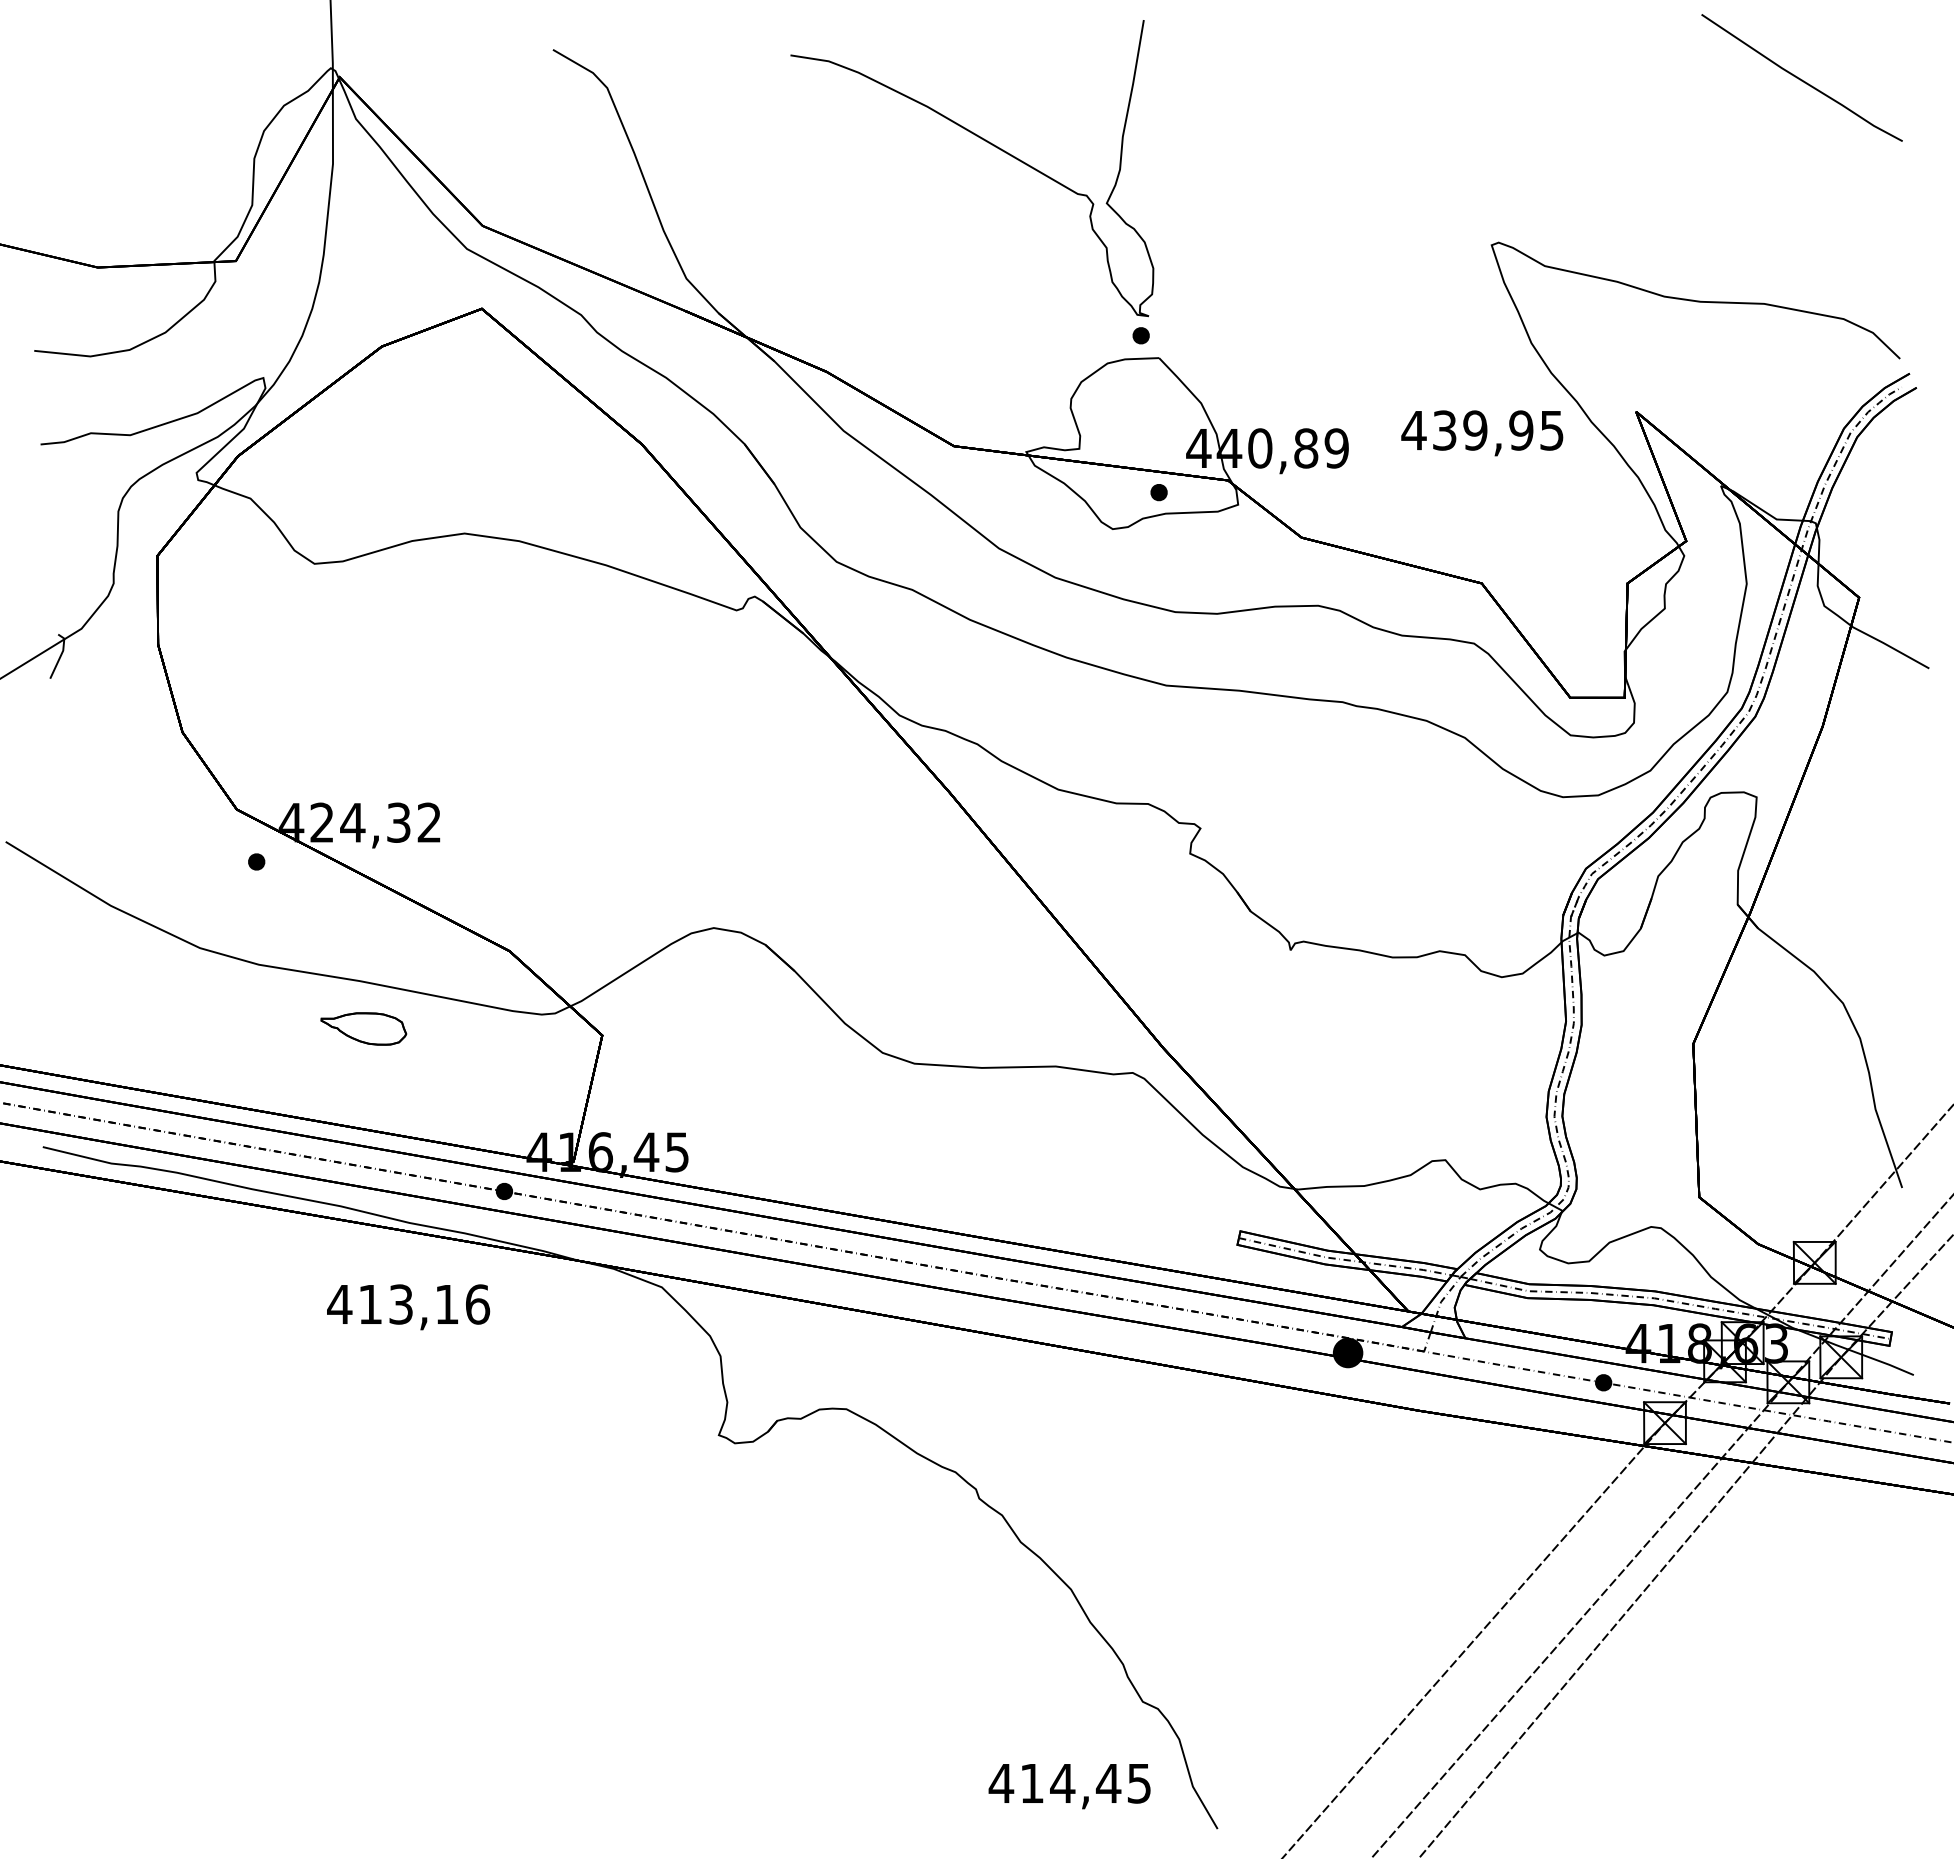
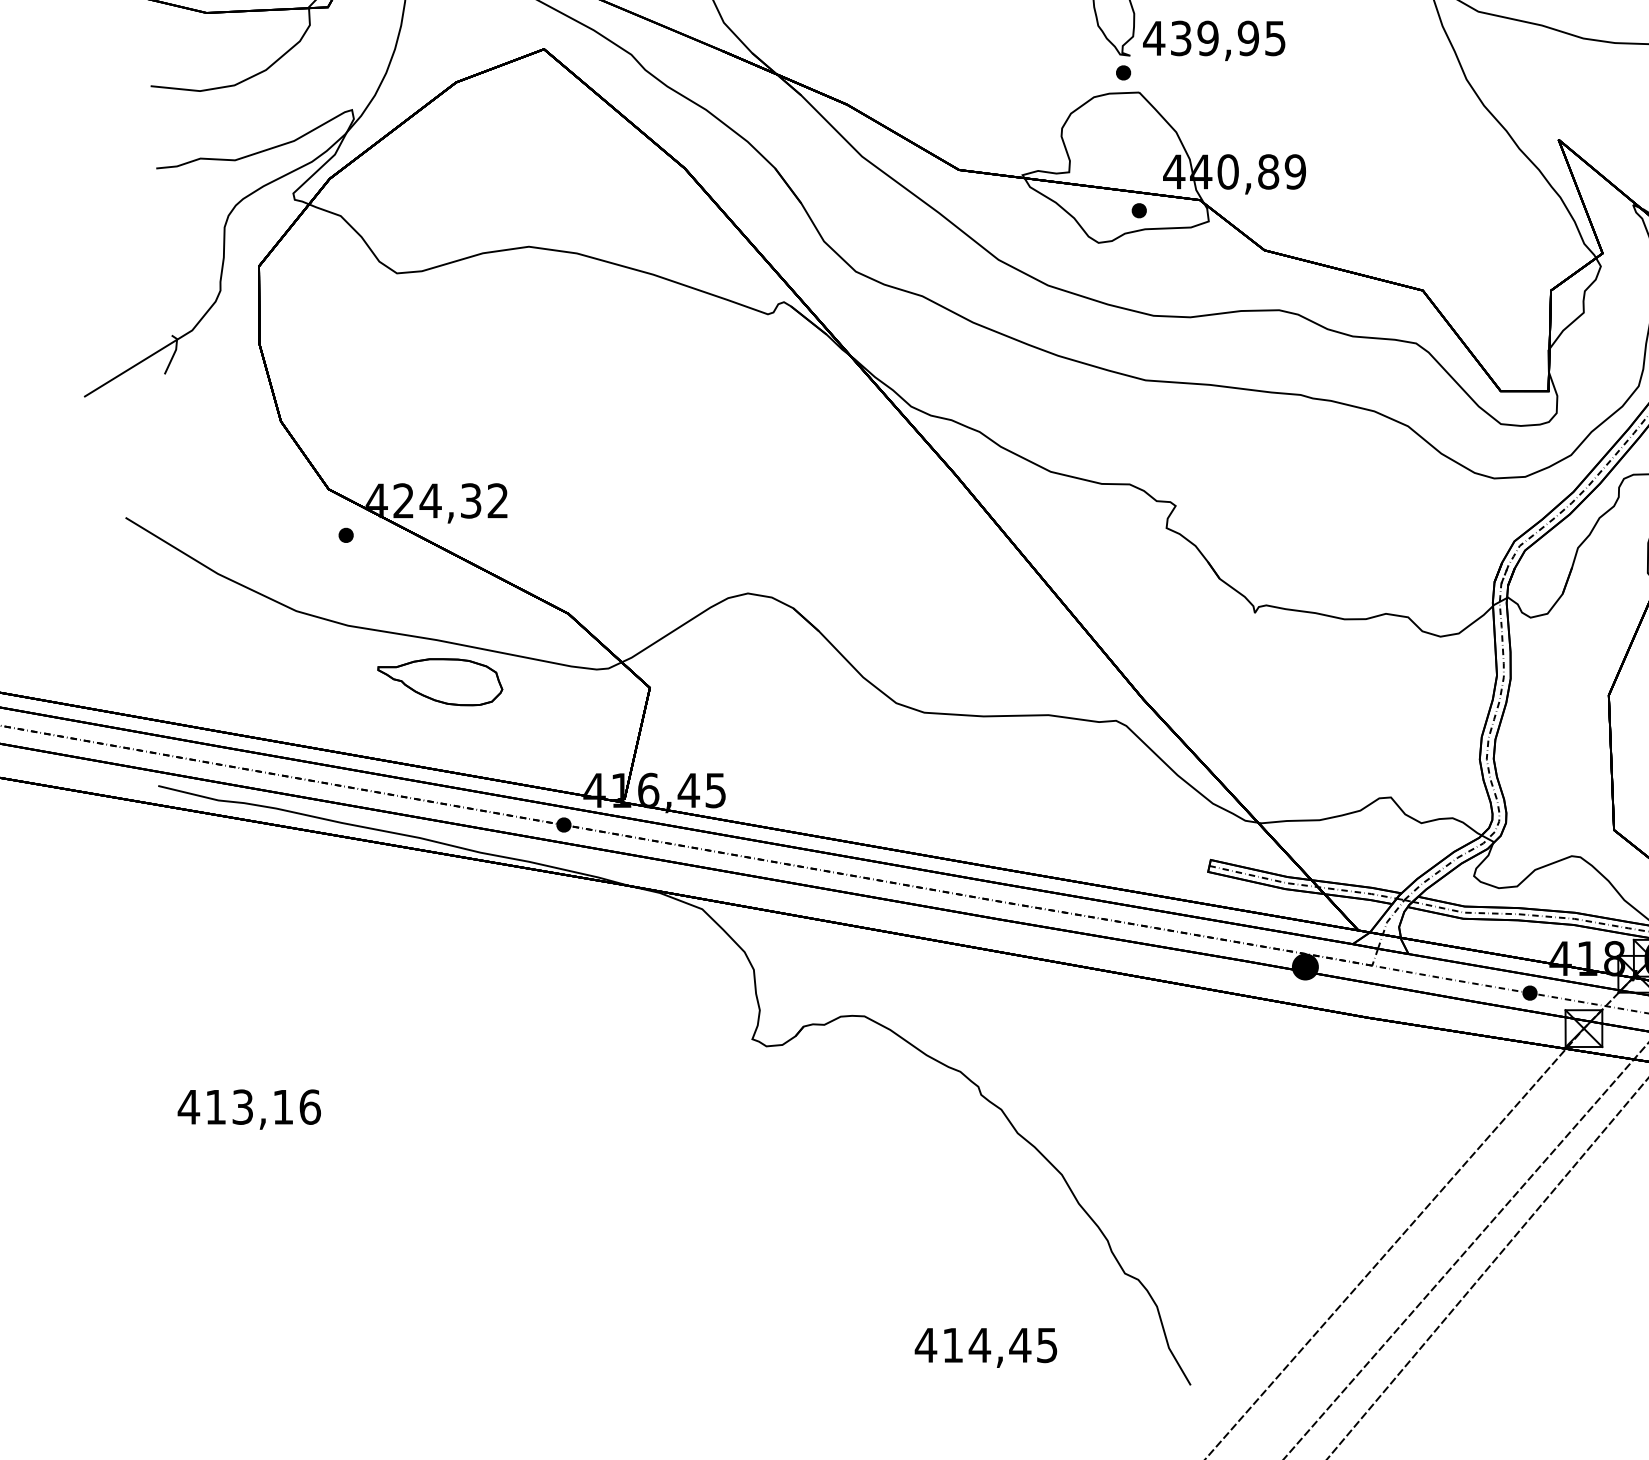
text: (1482, 433) -> (1214, 41), moved
part: (363, 1028) -> (440, 681), size x1.67
text: (408, 1307) -> (249, 1109), moved
text: (1069, 1786) -> (985, 1347), moved

